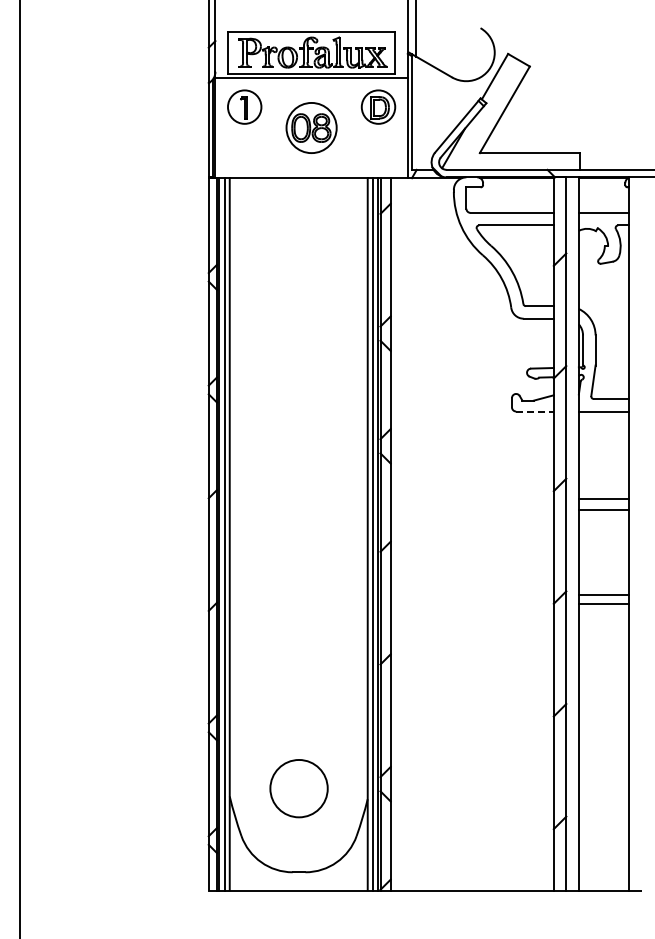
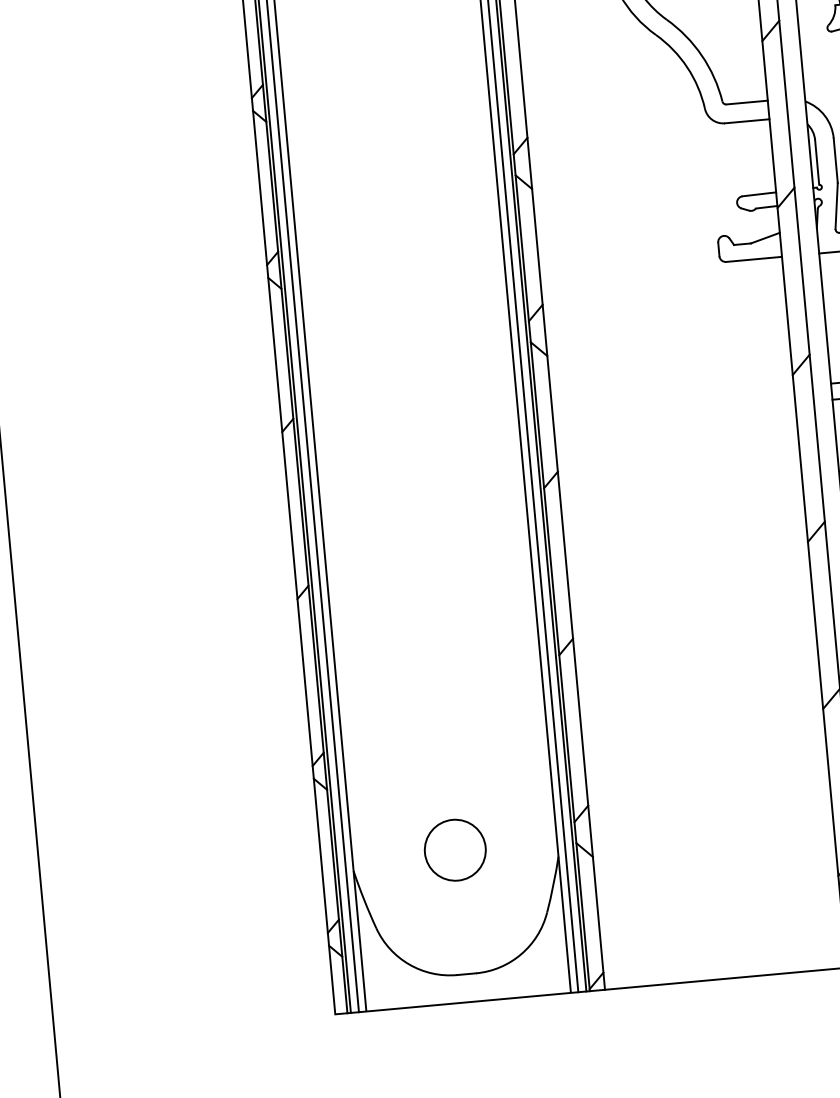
line: (534, 411) -> (753, 259), dashed -> solid
circle: (298, 788) -> (454, 850), size x0.71

